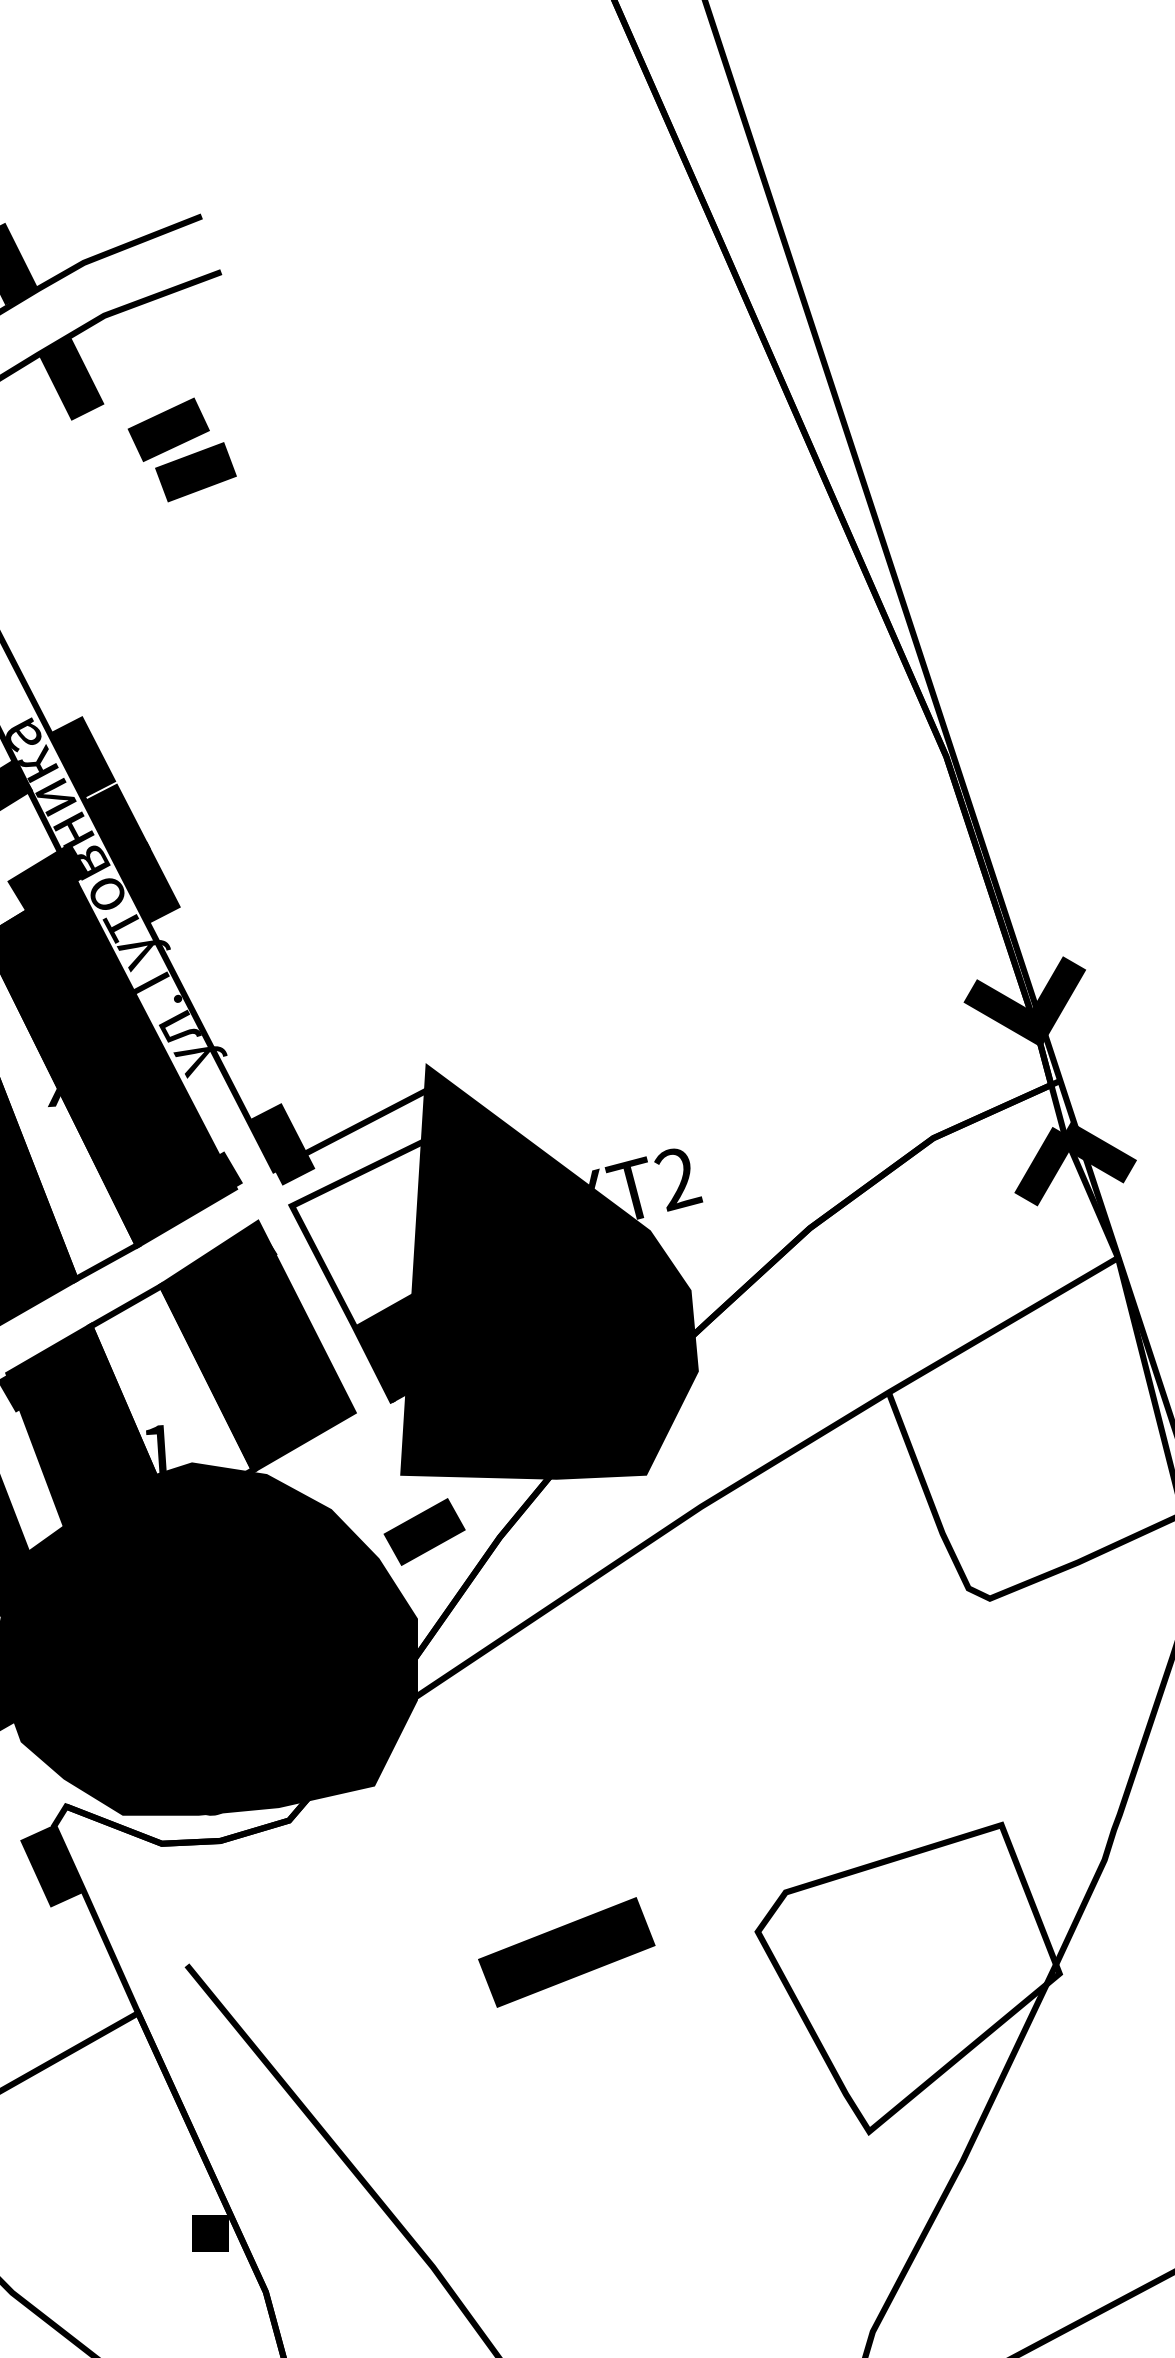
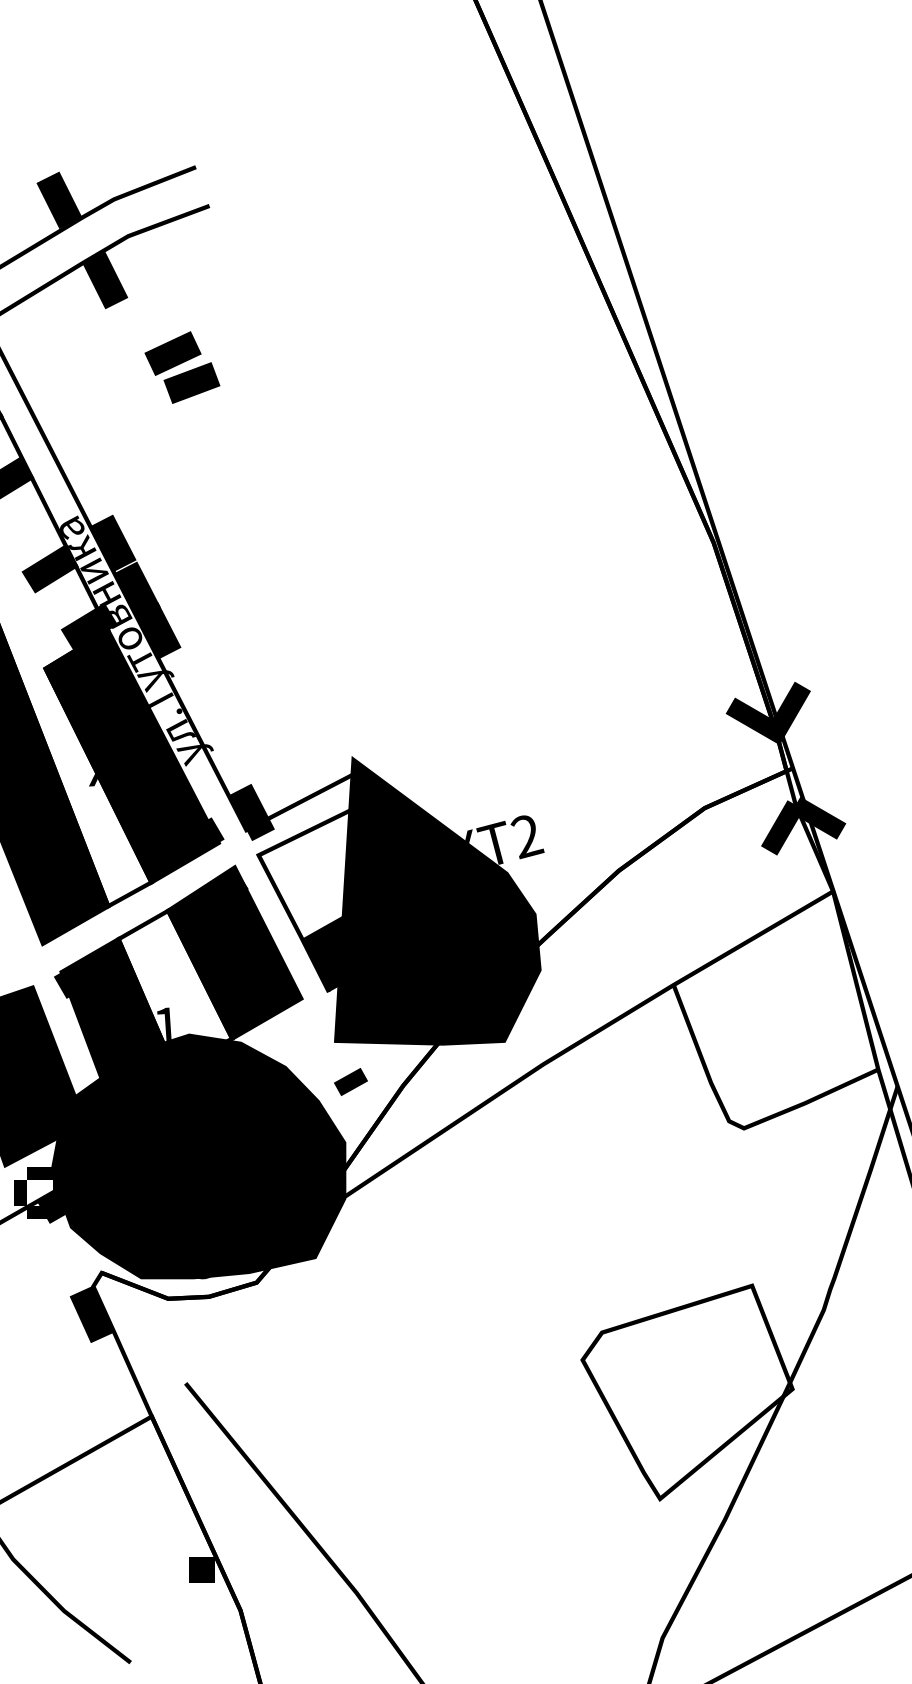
part: (182, 449) -> (182, 367), moved
part: (423, 1531) -> (350, 1081), size x0.6
part: (566, 1952) -> (449, 1374), removed

